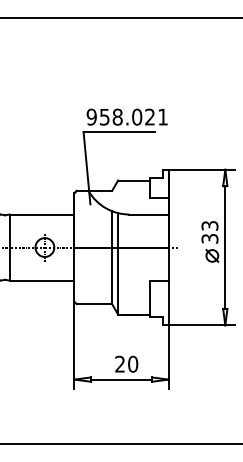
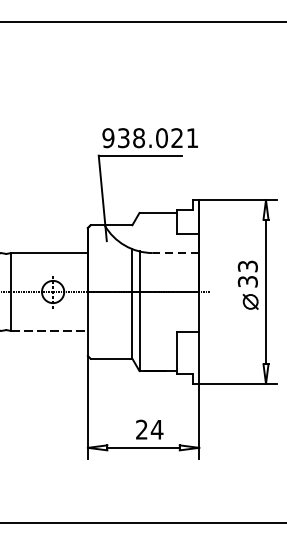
text: (104, 116) -> (123, 137), 958.021 -> 938.021
line: (149, 214) -> (176, 253), solid -> dashed
line: (42, 280) -> (50, 330), solid -> dashed
text: (132, 363) -> (156, 428), 20 -> 24

